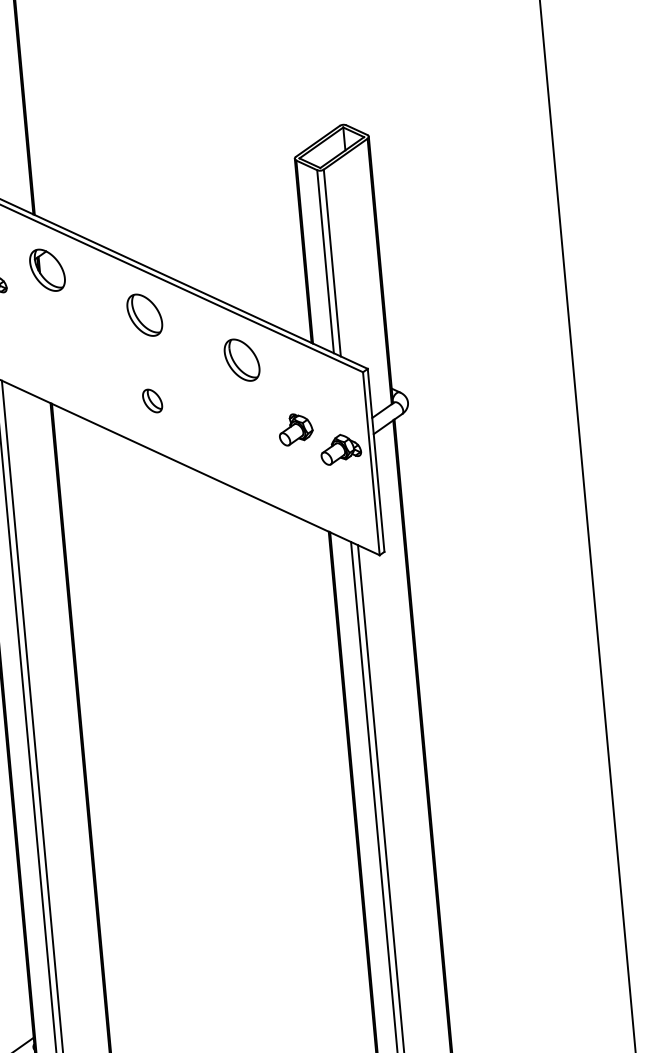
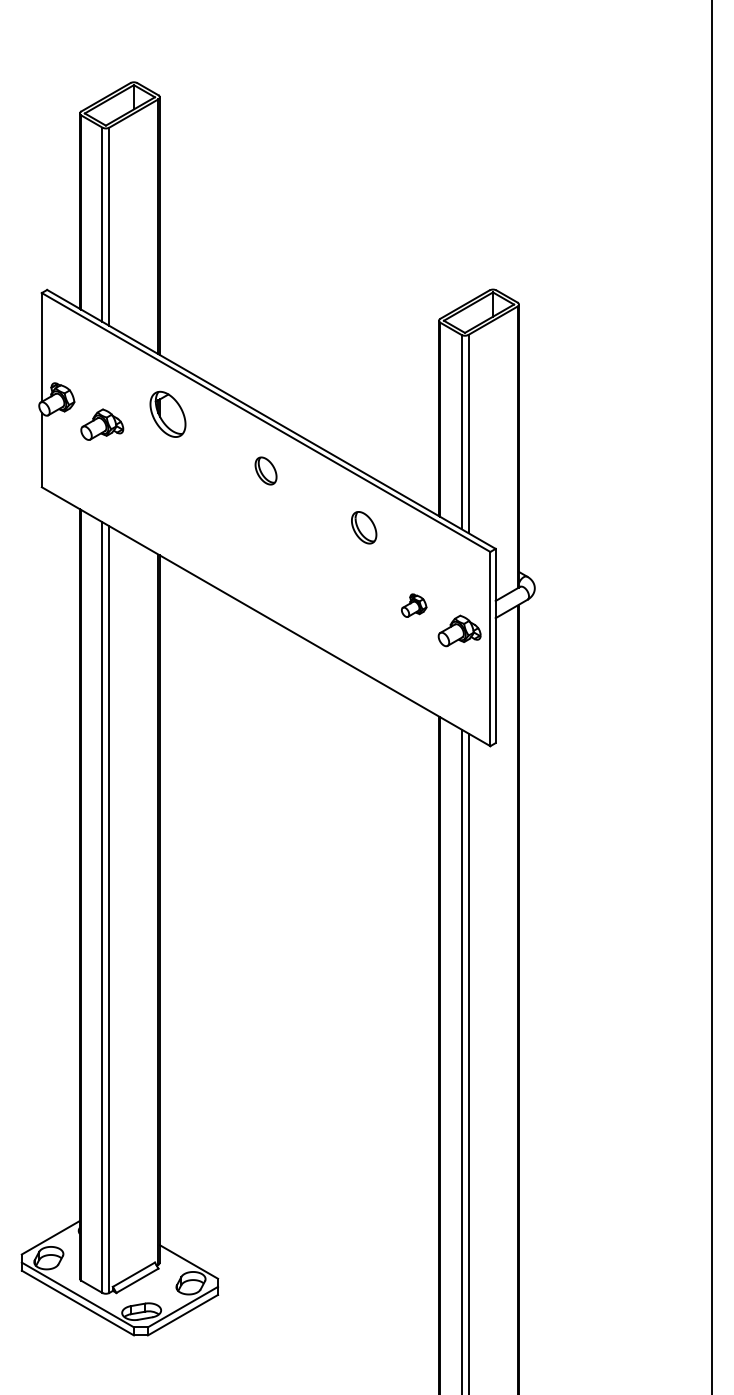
part: (144, 314) -> (265, 470), size x0.6
part: (241, 360) -> (363, 527), size x0.7
part: (151, 400) -> (265, 561), removed
part: (295, 429) -> (413, 605), size x0.7

